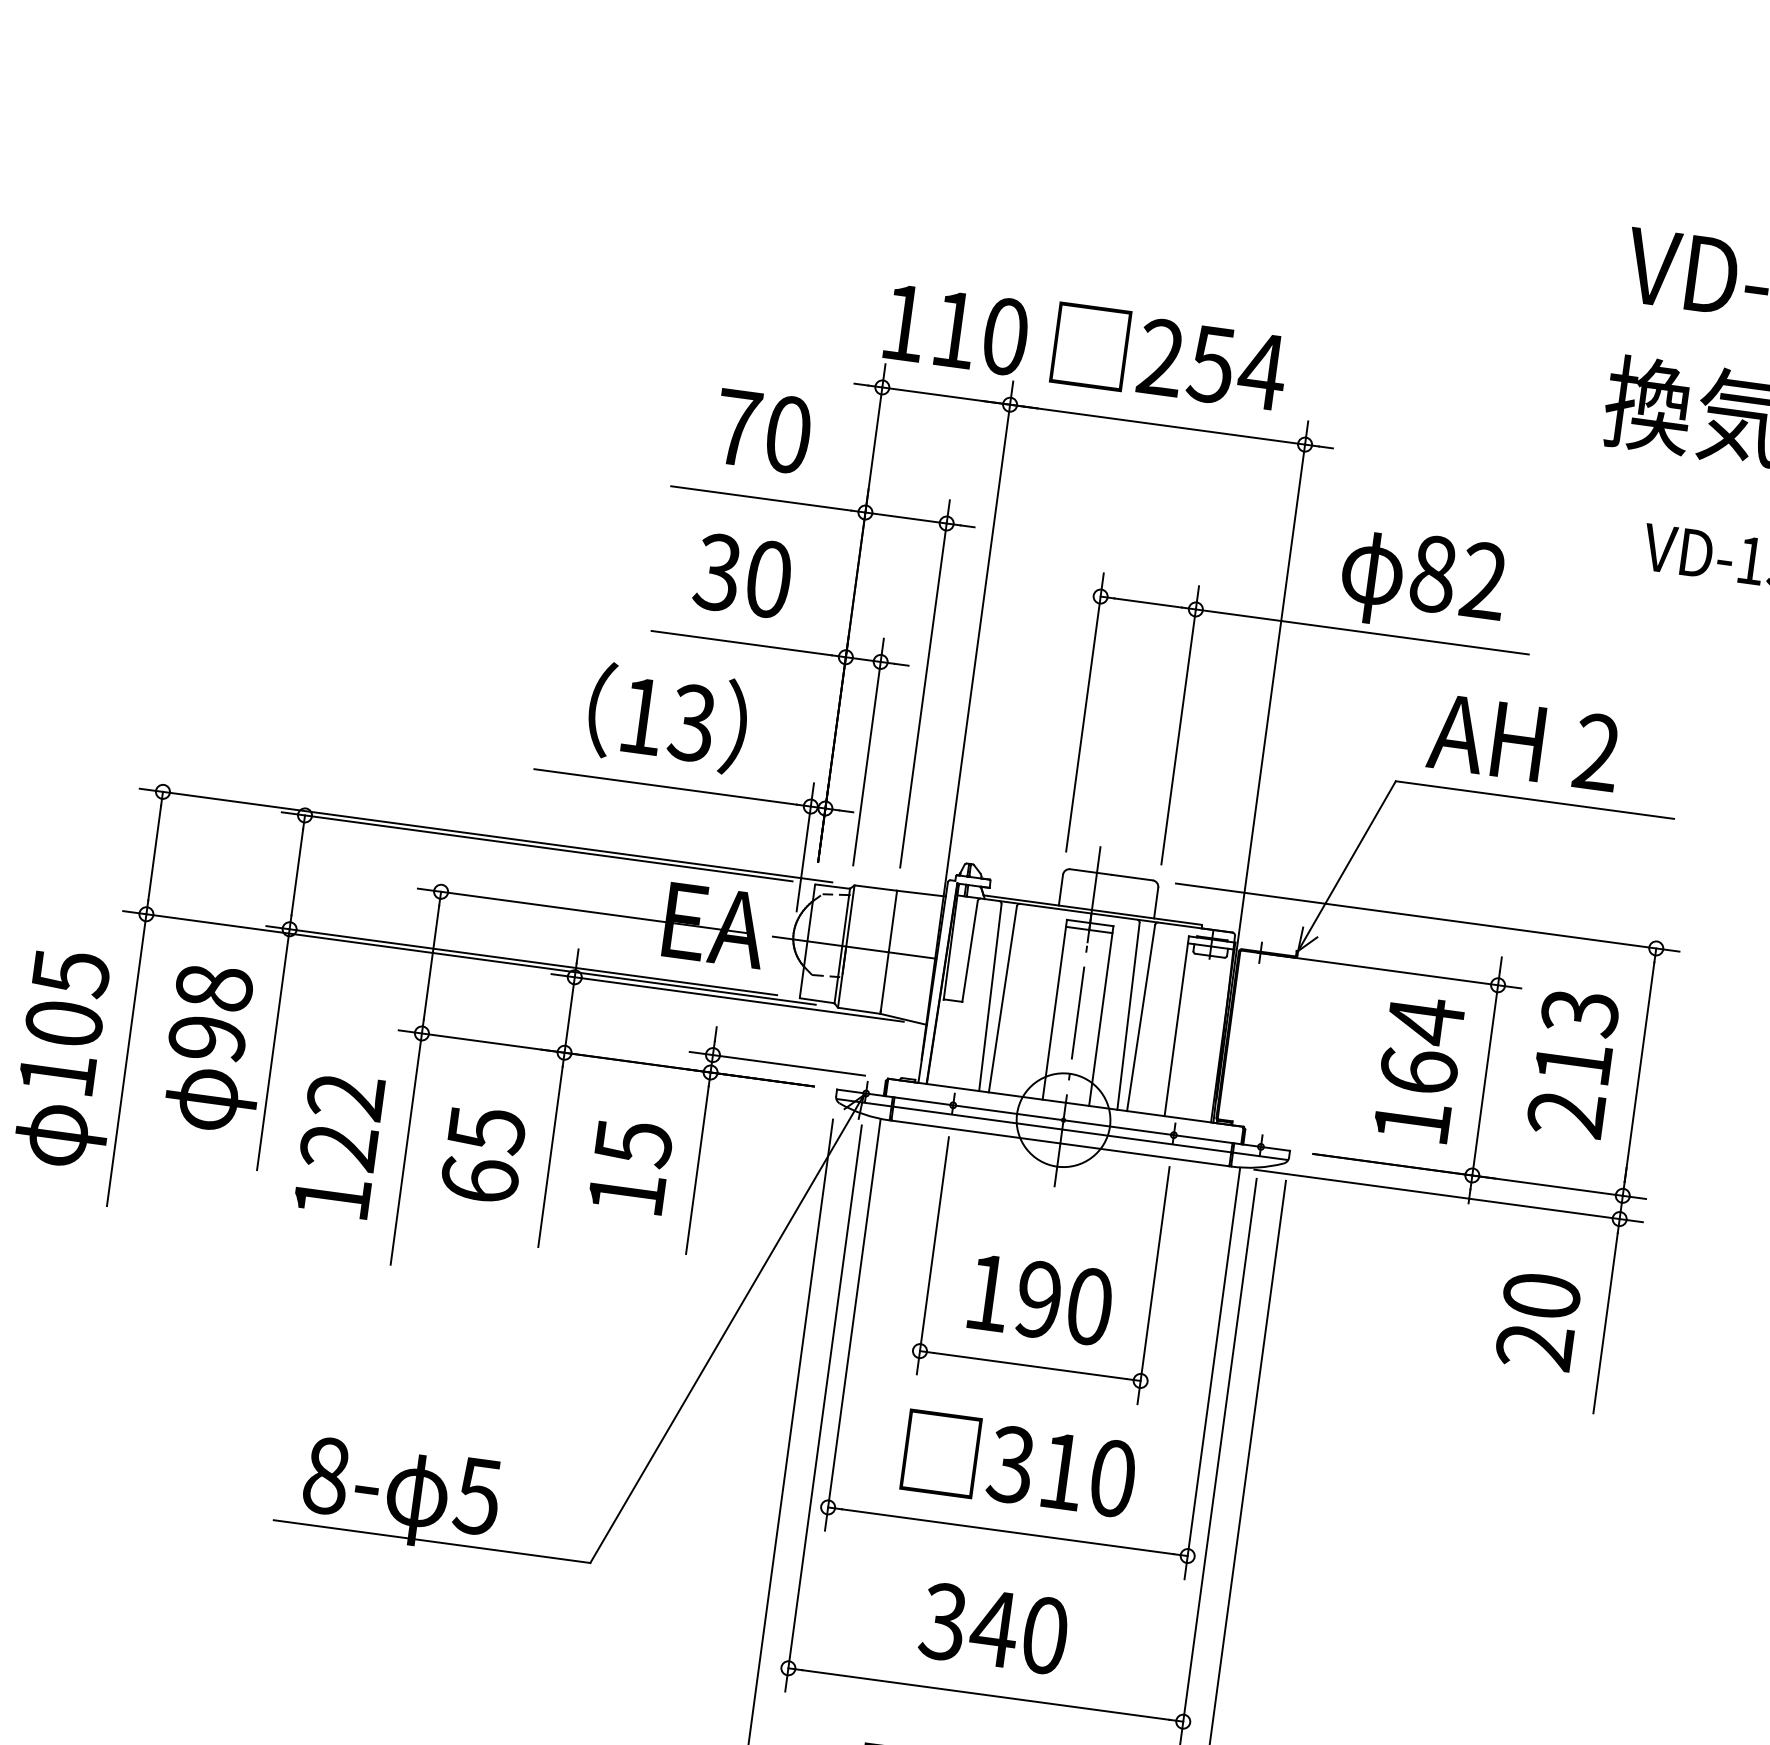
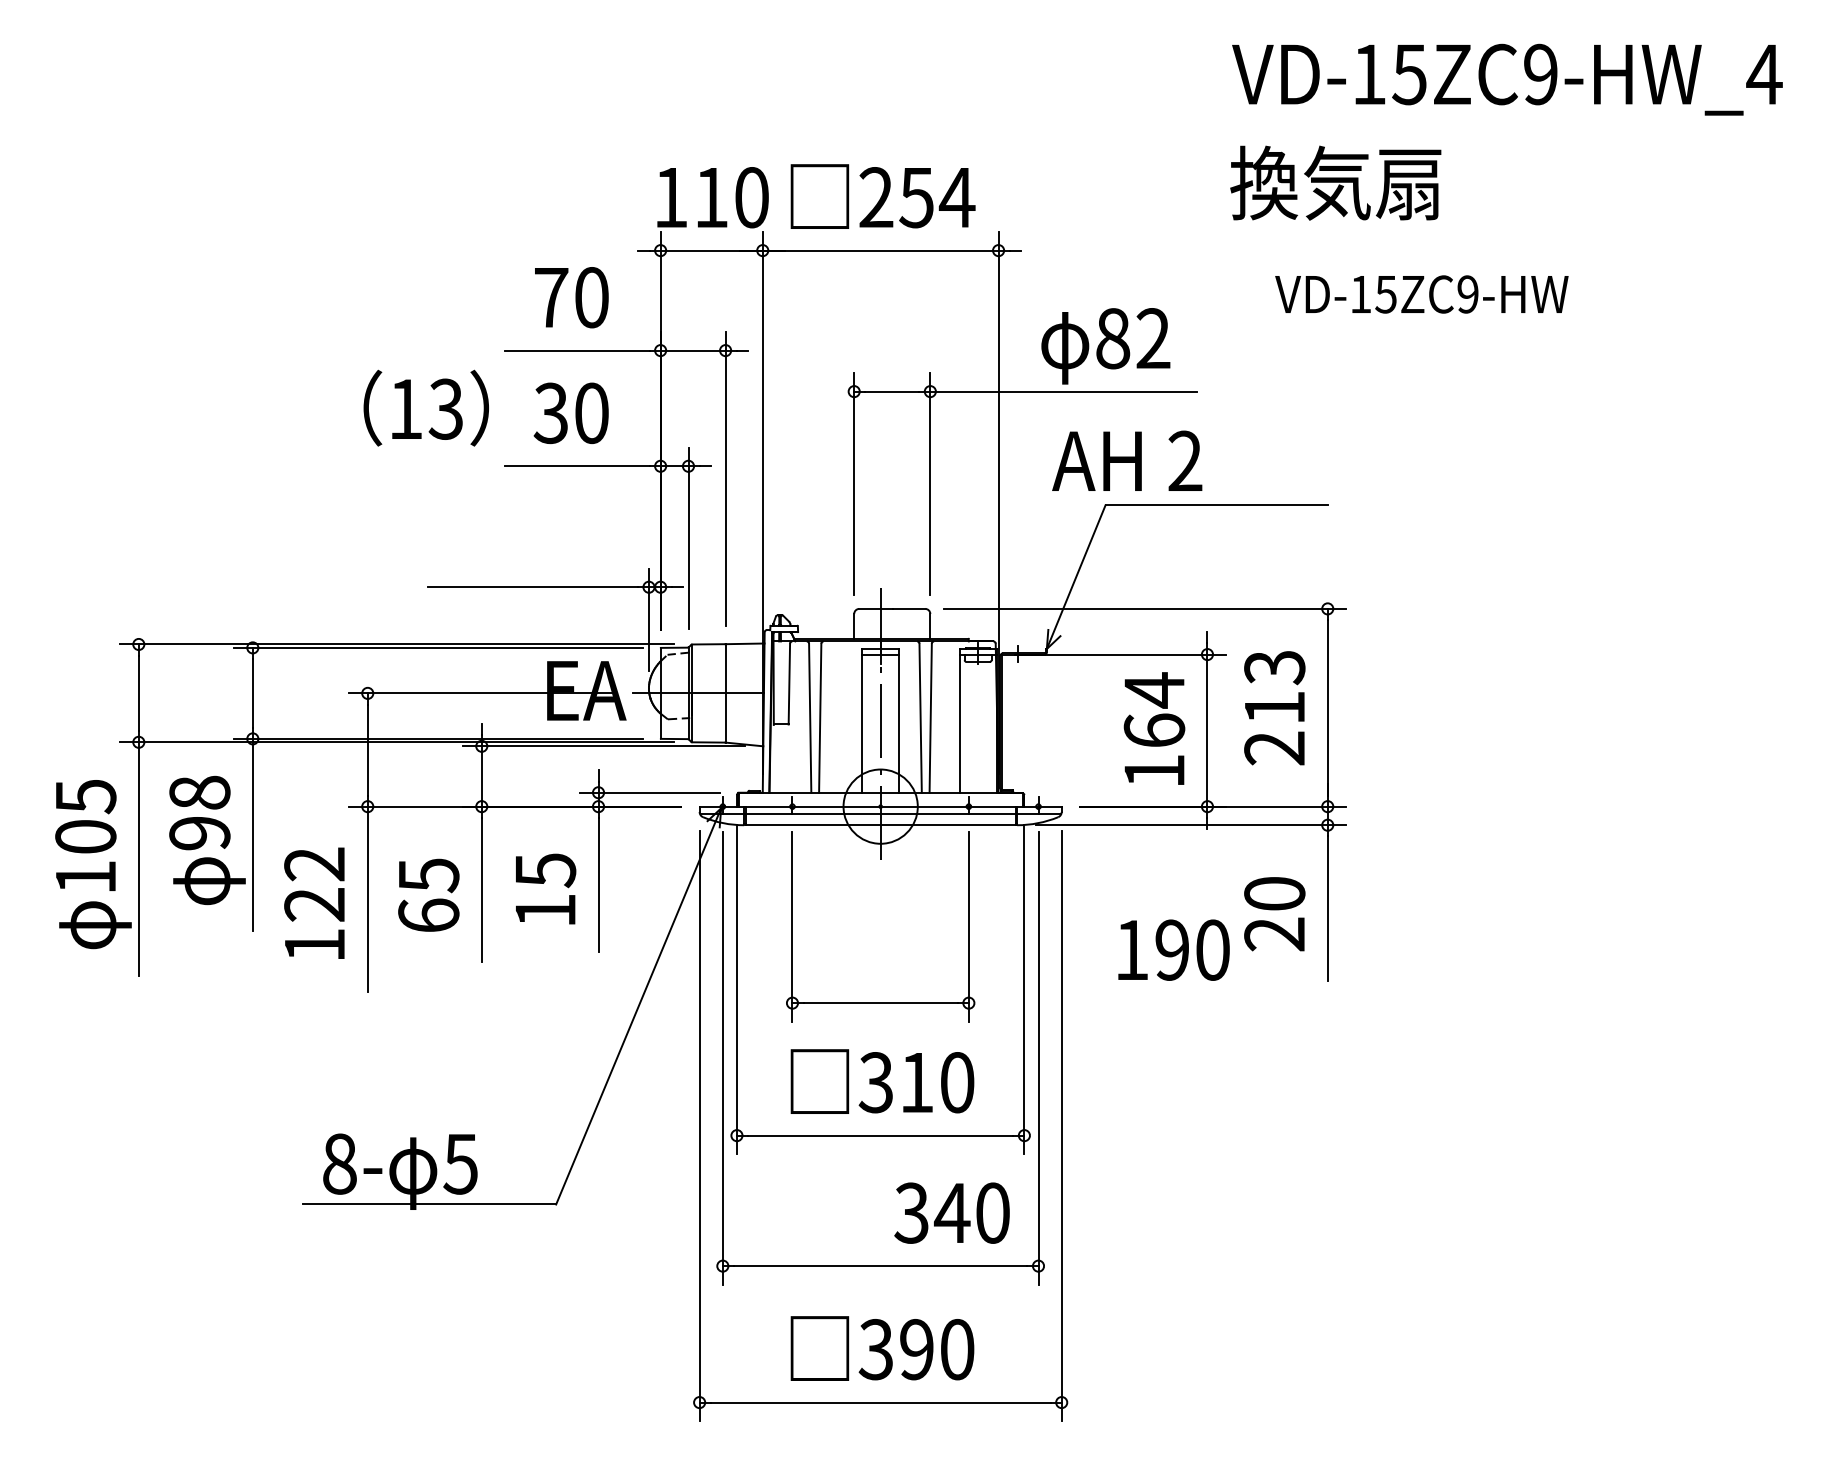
text: (666, 717) -> (425, 407), moved
text: (1524, 741) -> (1127, 460), moved
text: (1040, 1299) -> (1173, 949), moved
text: (993, 1627) -> (951, 1212), moved

